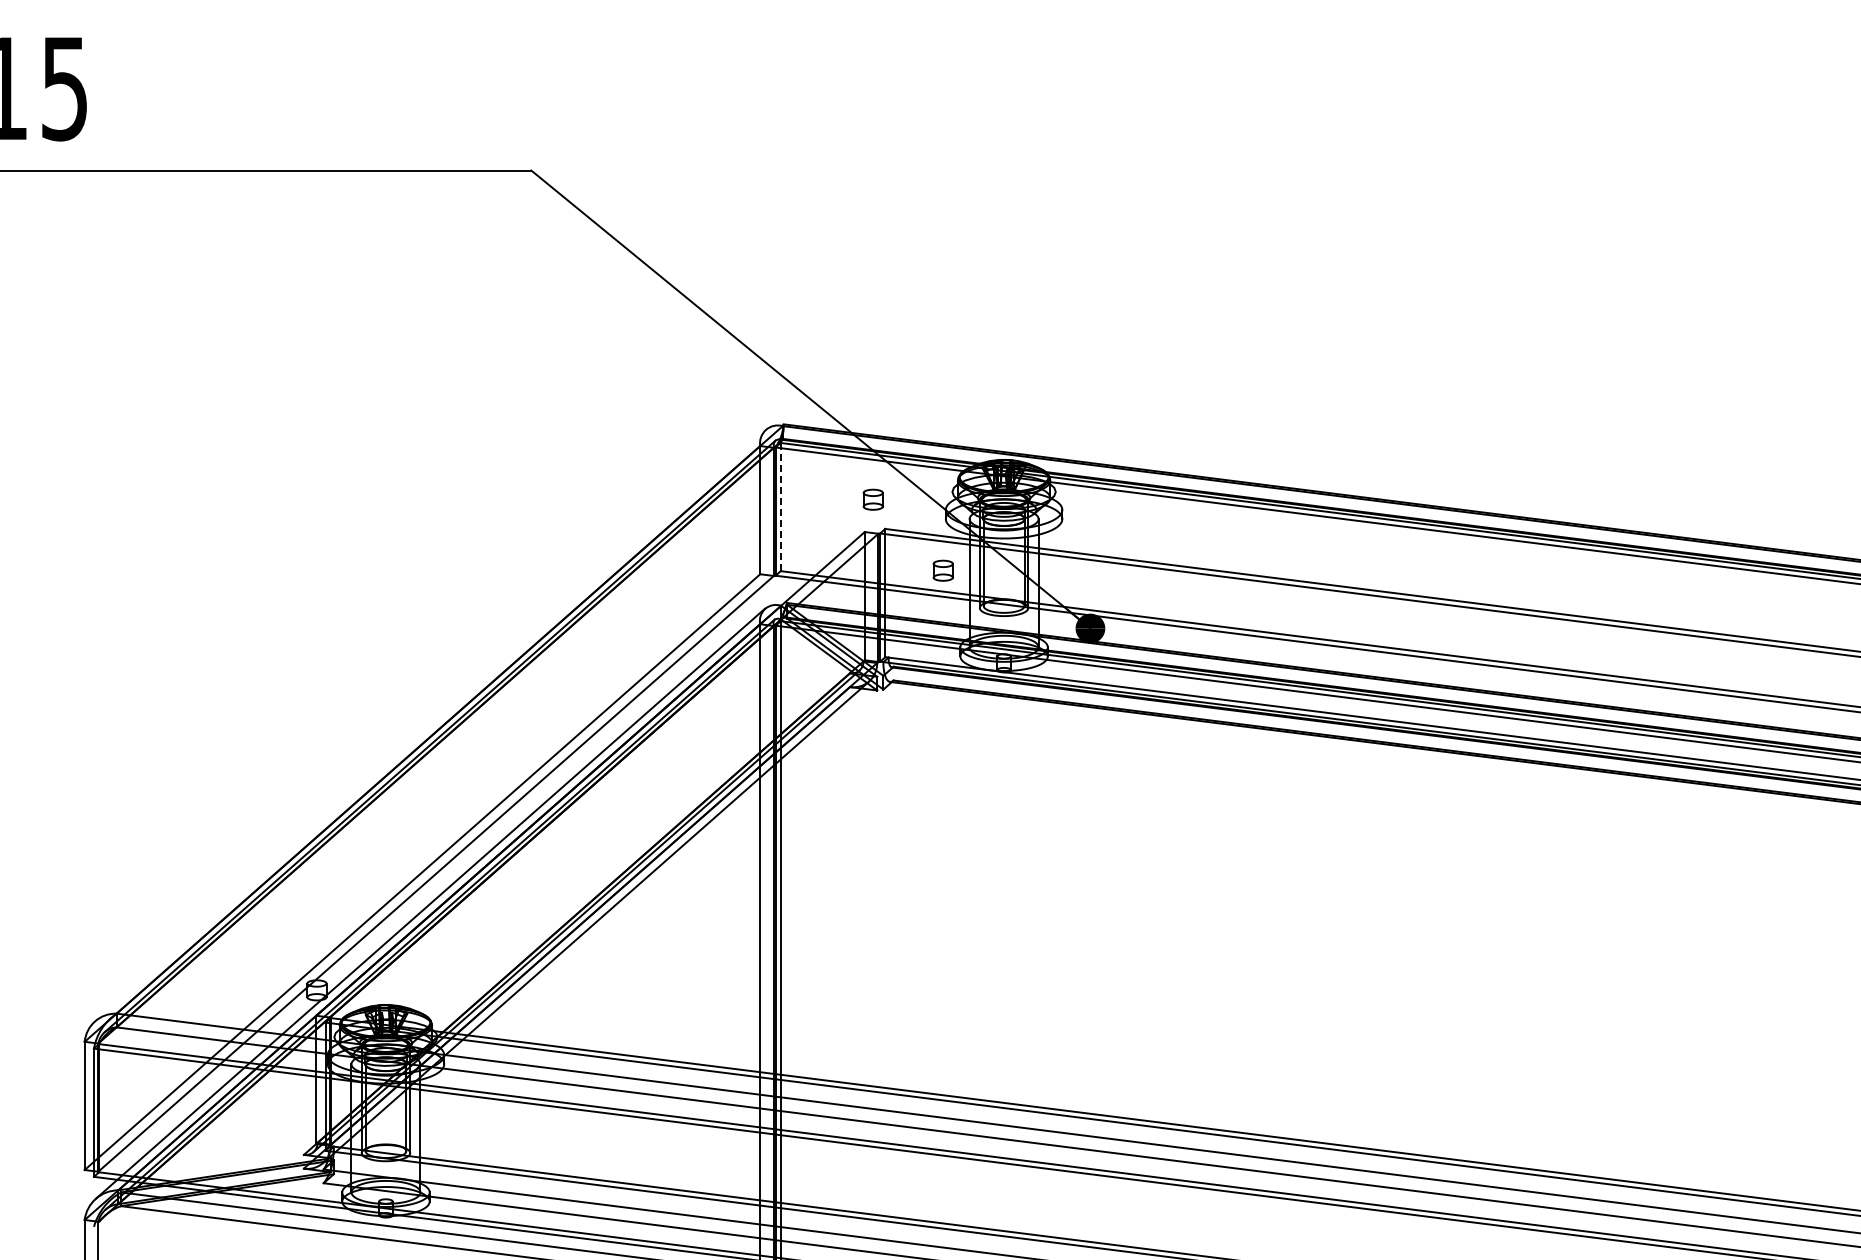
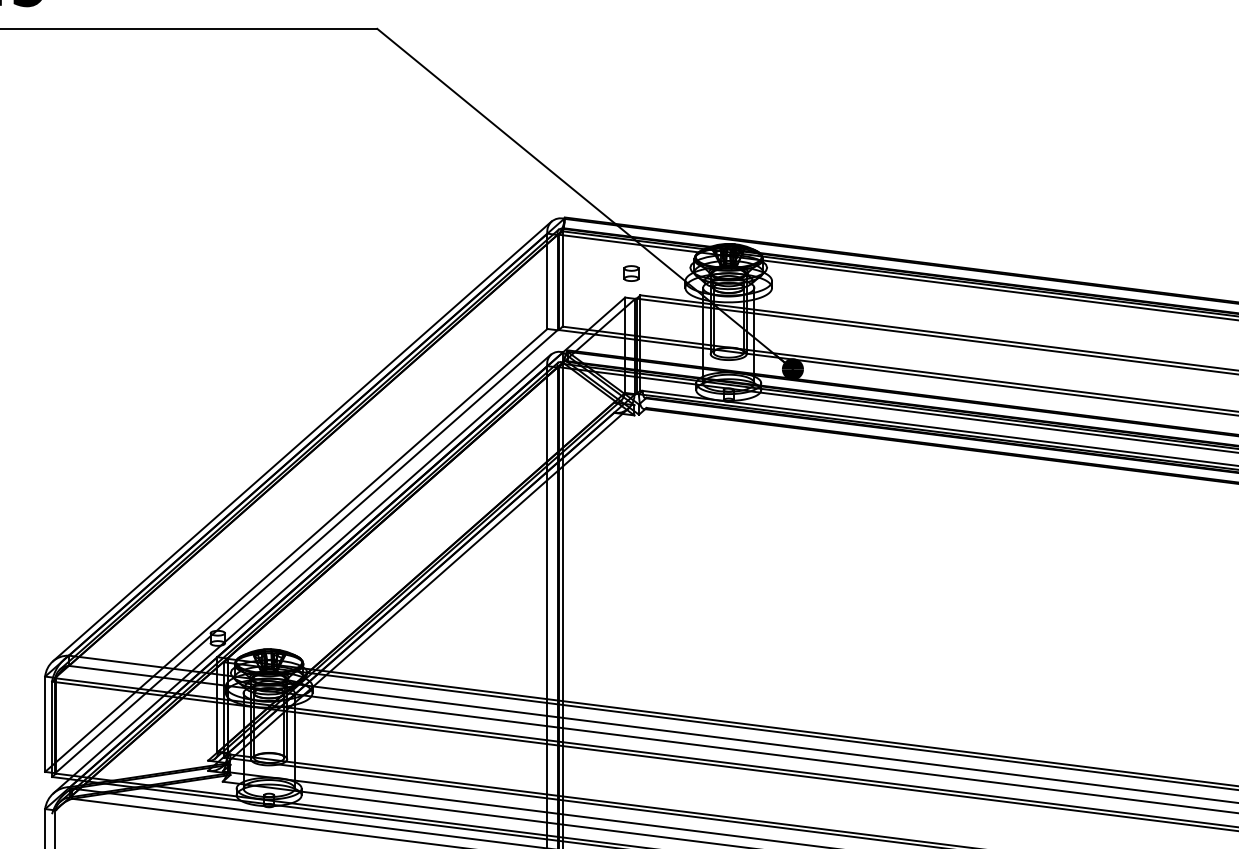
line: (780, 507) -> (562, 279), dashed -> solid
part: (942, 570) -> (682, 326), removed
line: (430, 725) -> (302, 441), added

